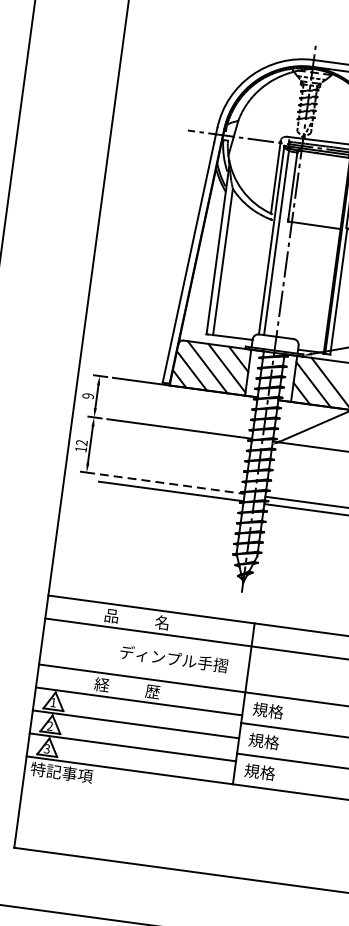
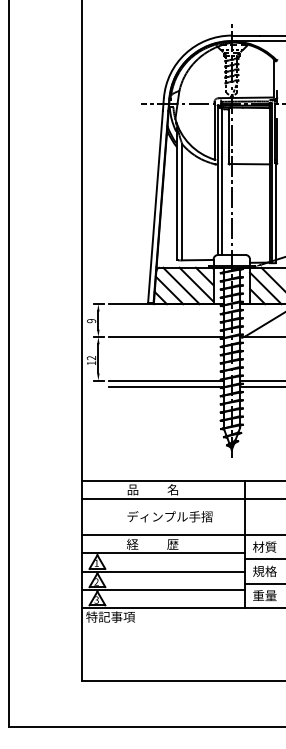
line: (172, 483) -> (166, 380), dashed -> solid
text: (173, 658) -> (169, 516), moved
text: (267, 709) -> (264, 546), 規格 -> 材質
text: (259, 771) -> (264, 595), 規格 -> 重量

